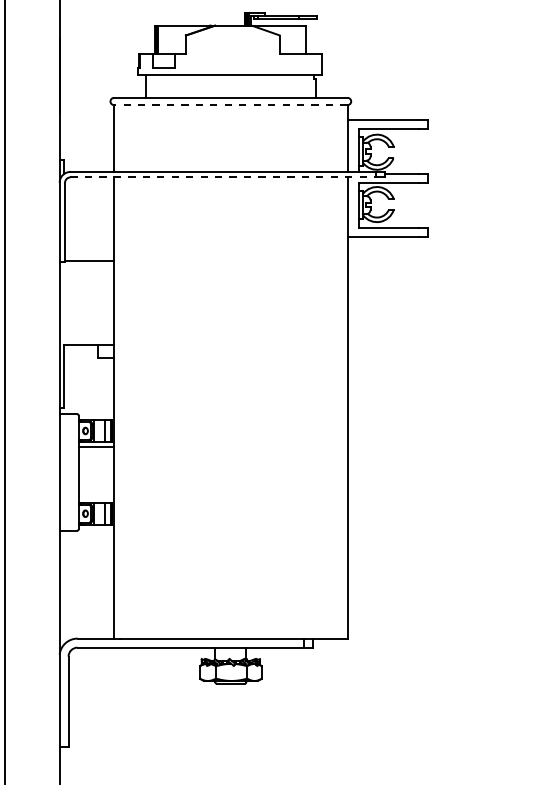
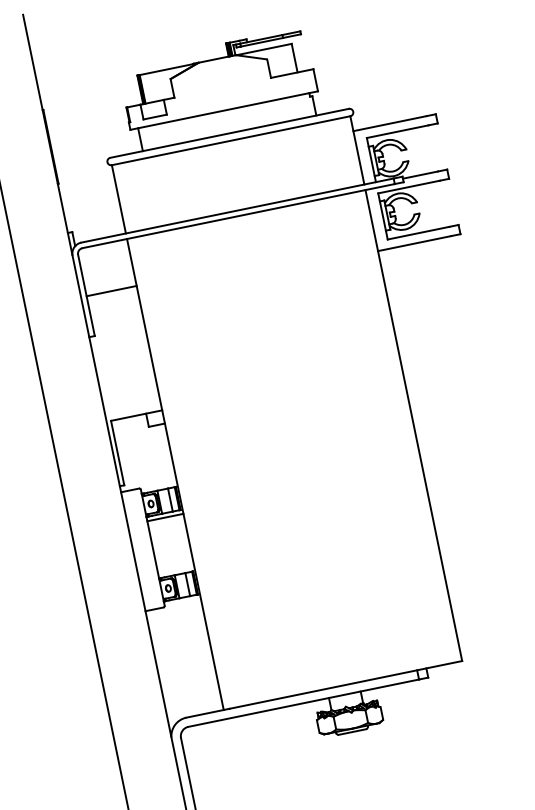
line: (230, 105) -> (230, 141), dashed -> solid
line: (223, 177) -> (238, 216), dashed -> solid
line: (89, 261) -> (111, 291), moved

